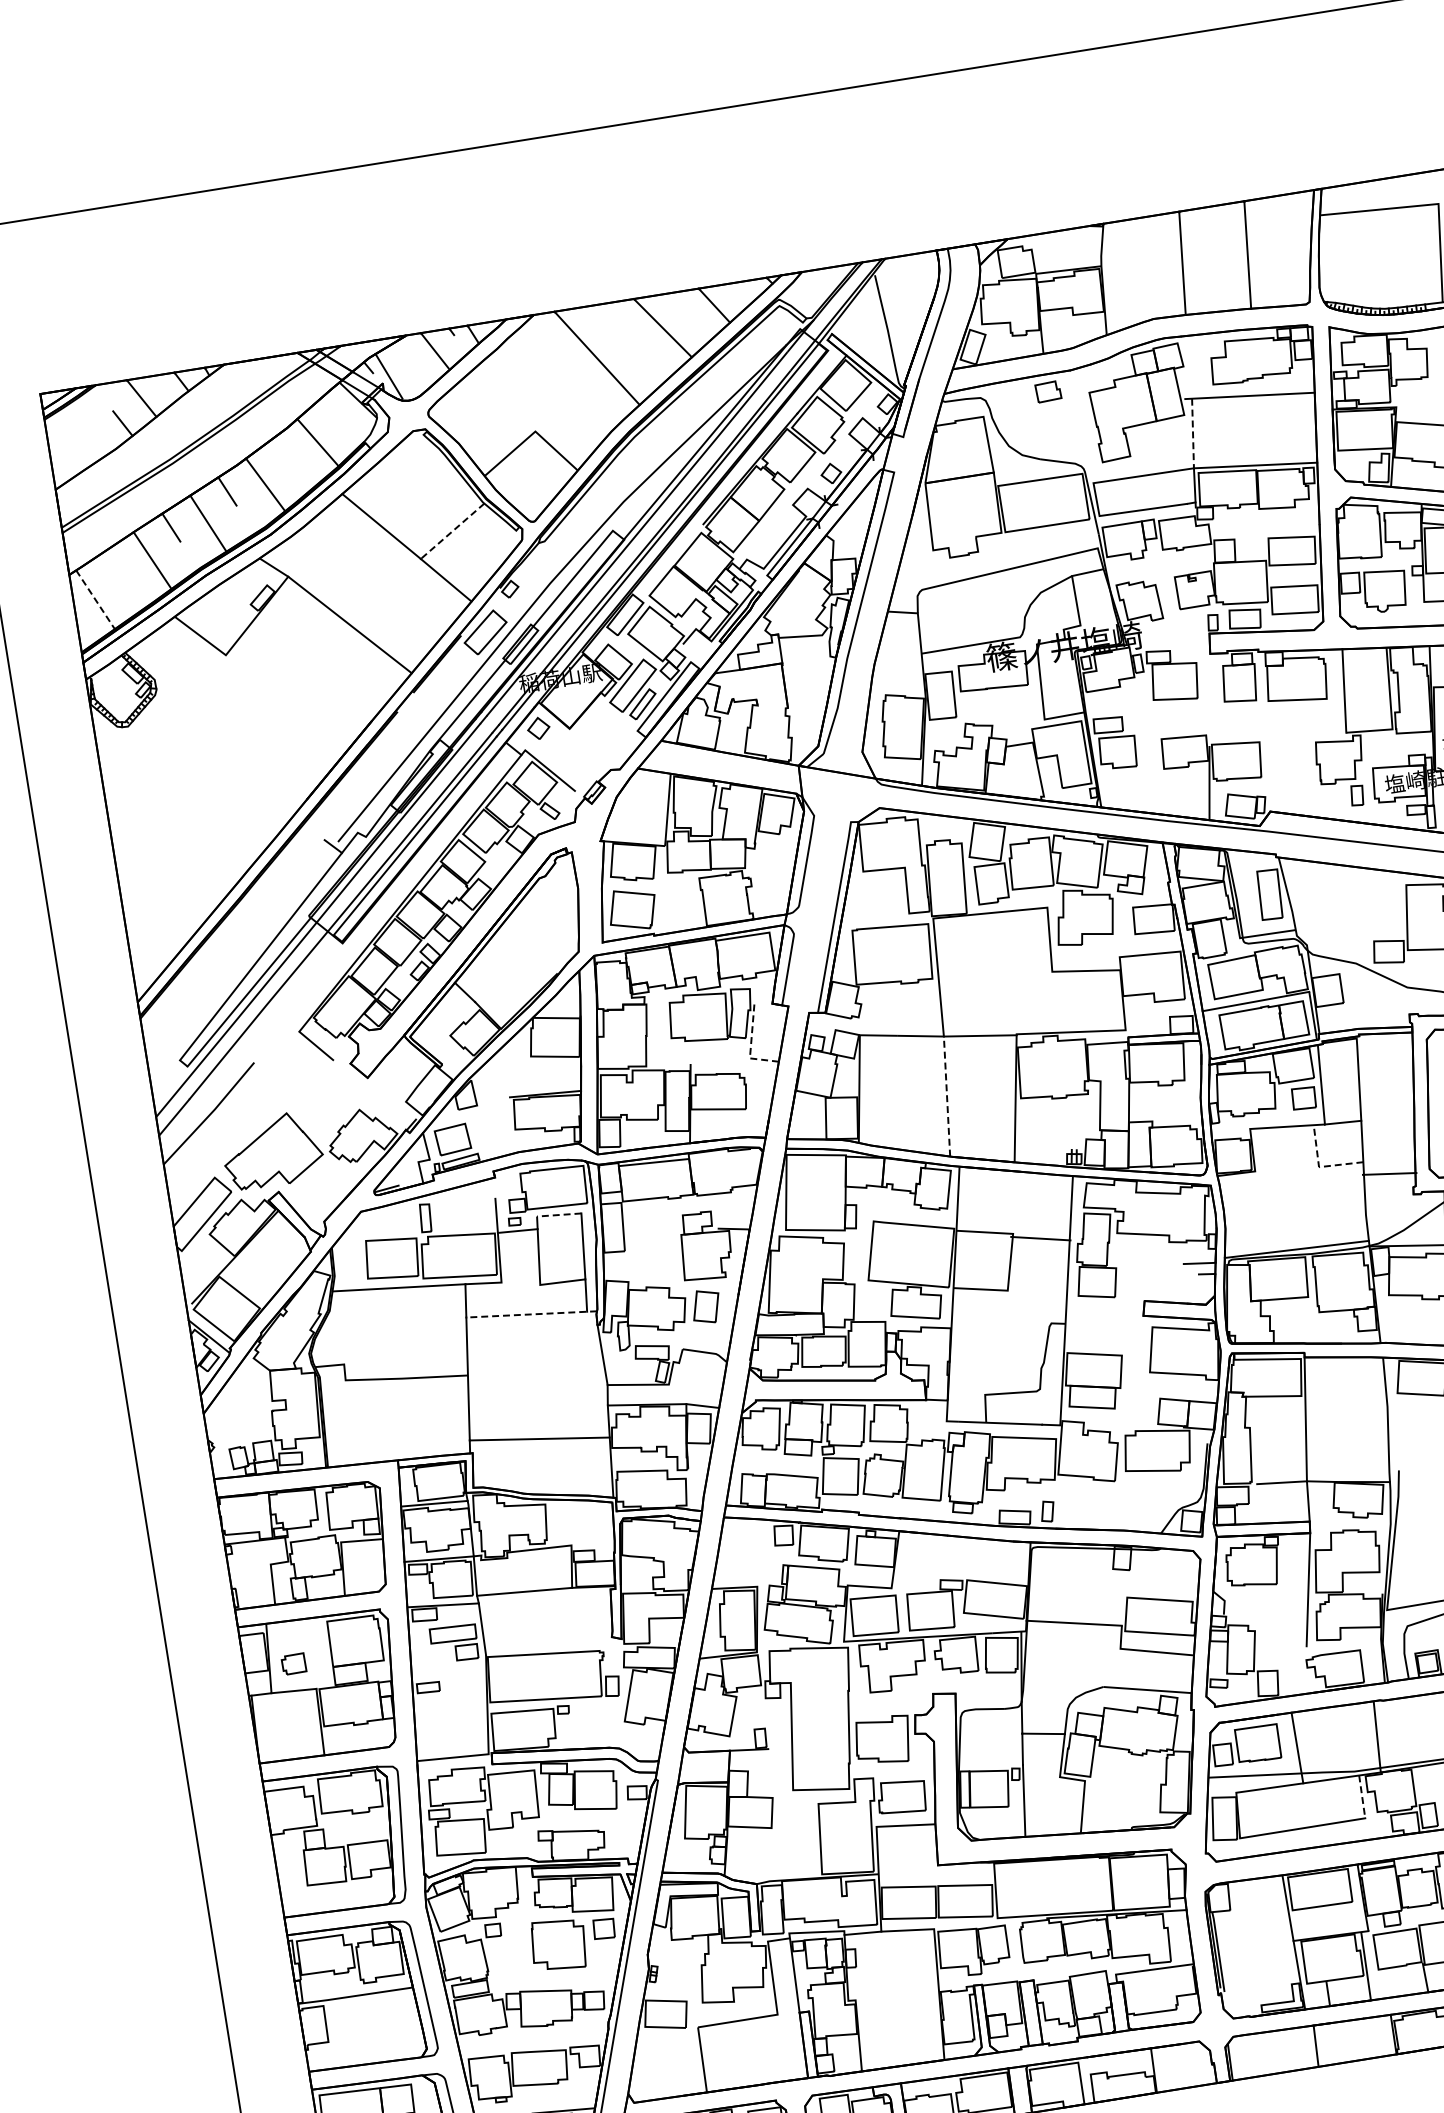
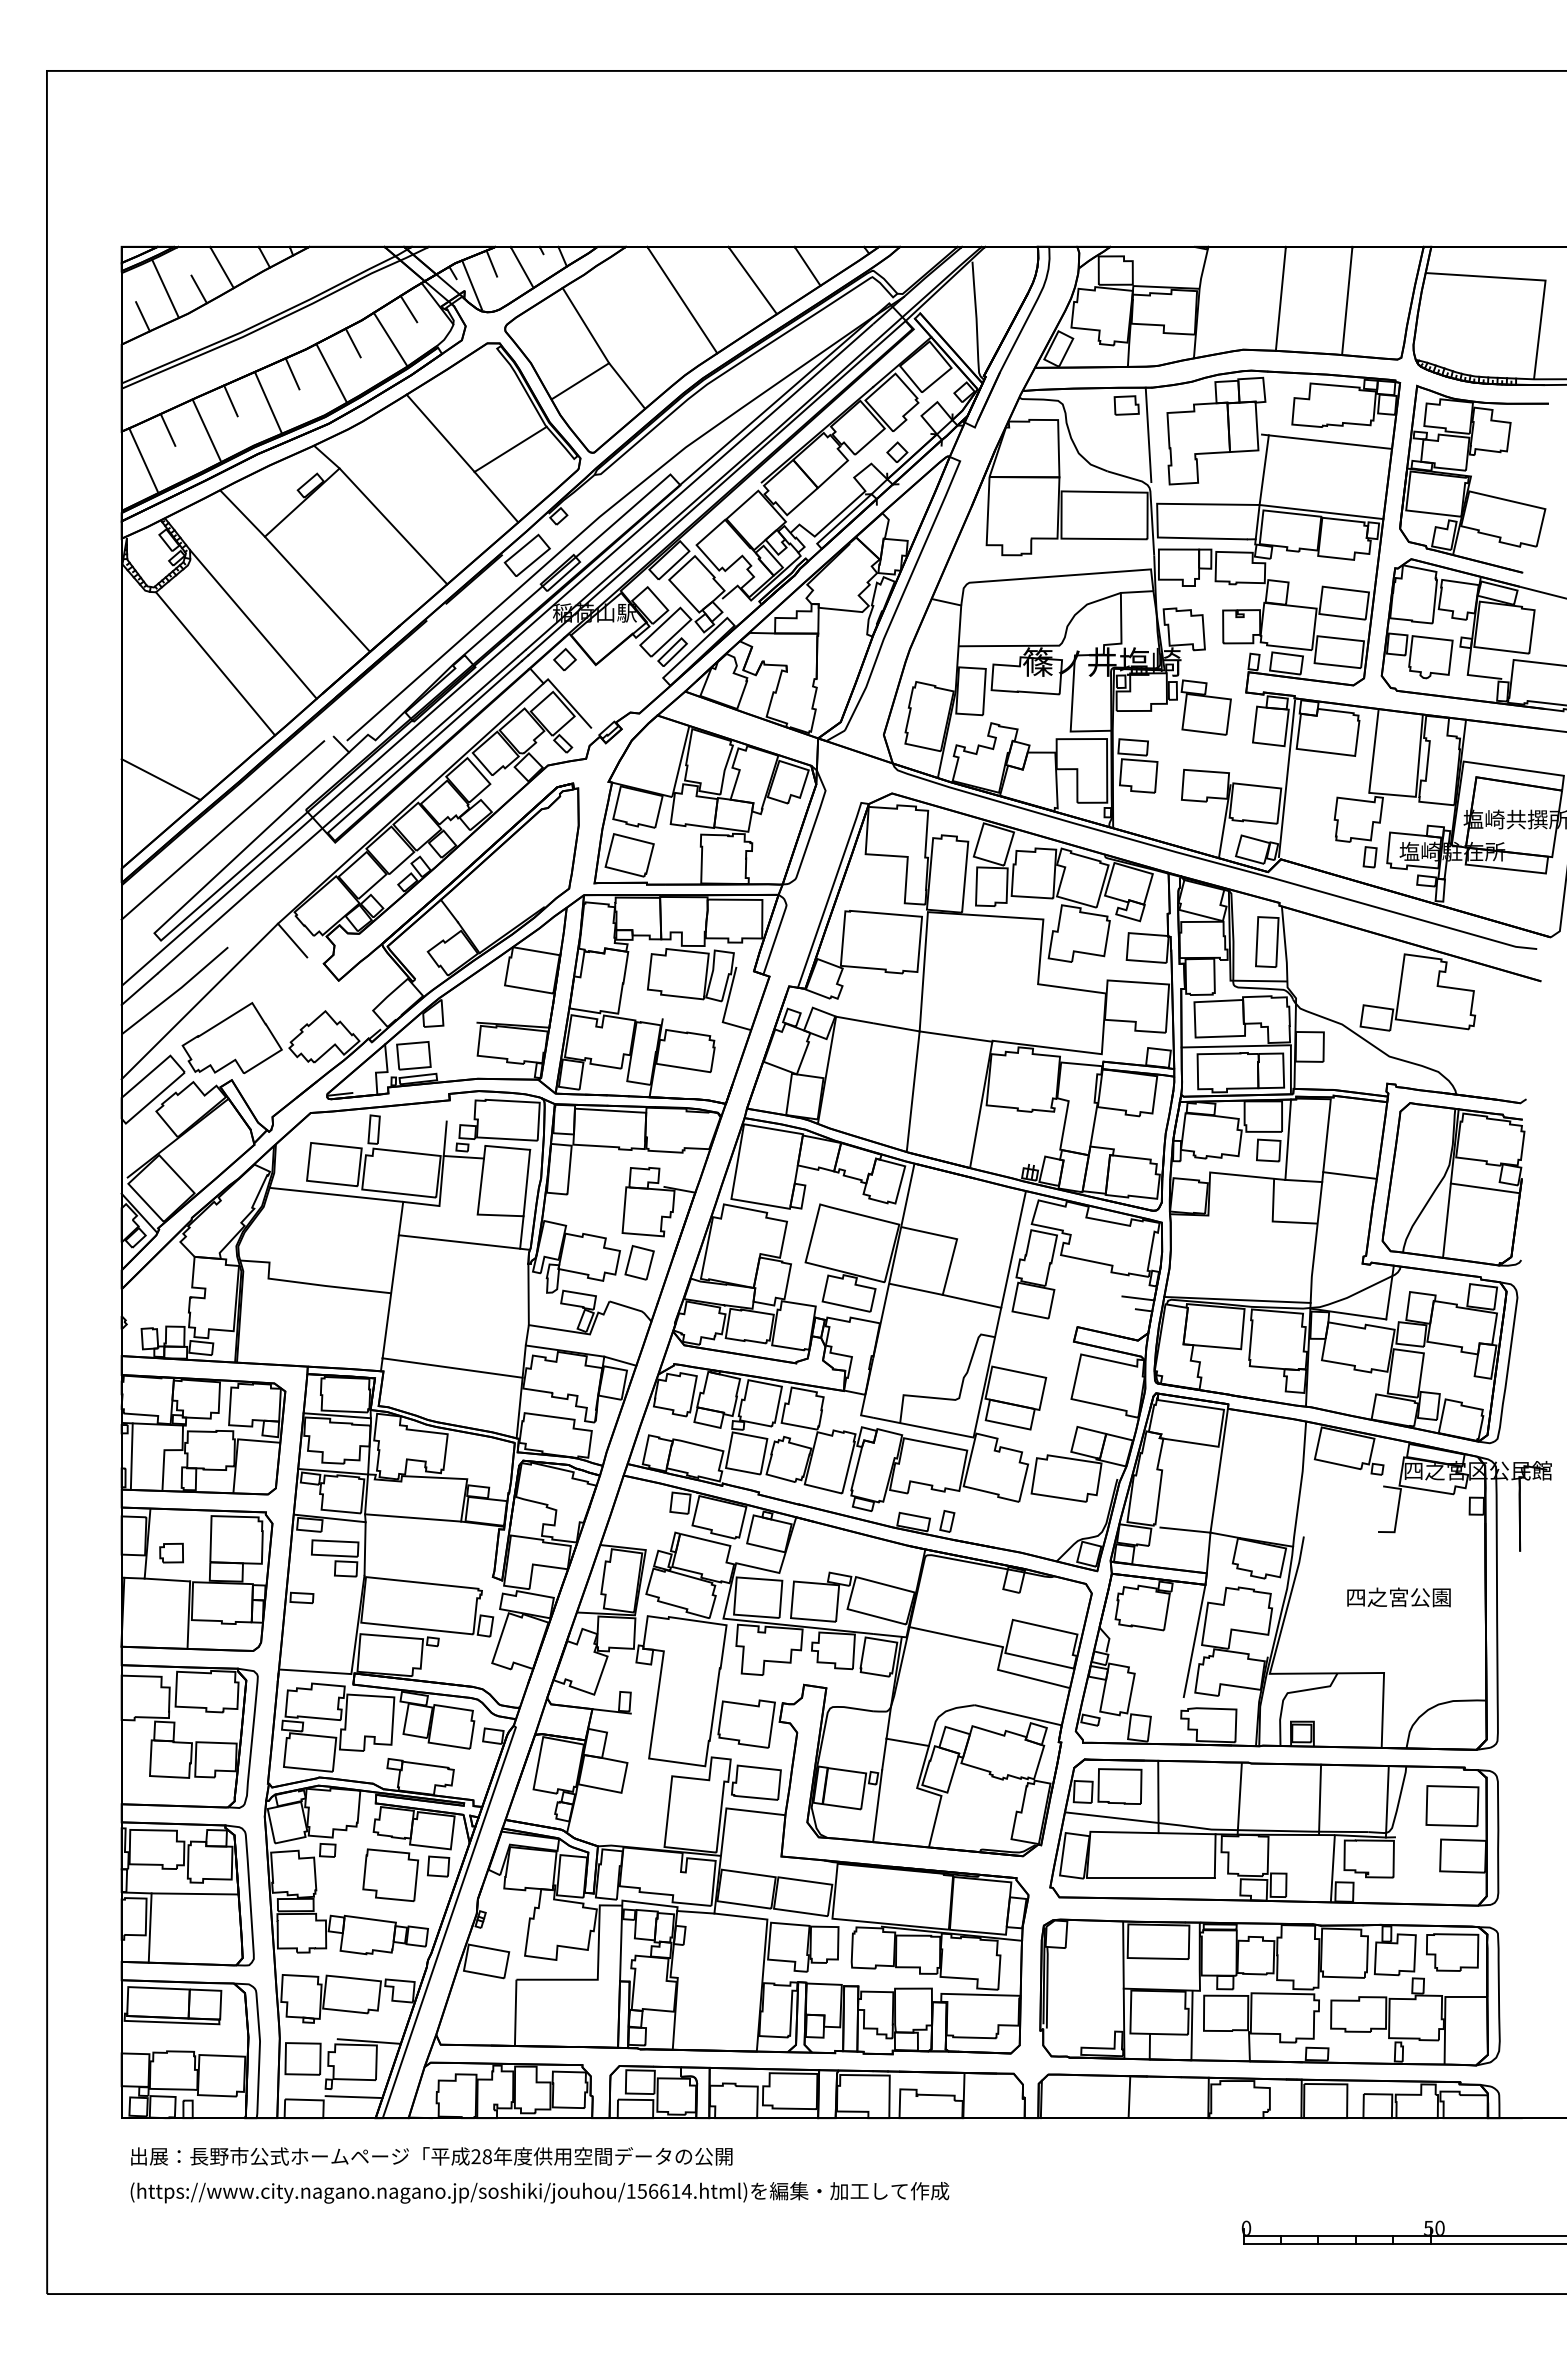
line: (404, 352) -> (491, 263), added
line: (506, 398) -> (585, 325), added
line: (330, 409) -> (408, 308), added
line: (1074, 416) -> (1148, 434), added
line: (89, 427) -> (165, 288), added
line: (1193, 433) -> (1264, 470), dashed -> solid
line: (281, 451) -> (352, 342), added
line: (71, 458) -> (142, 316), added
line: (452, 531) -> (510, 449), dashed -> solid
line: (113, 565) -> (167, 429), added
line: (95, 599) -> (143, 460), dashed -> solid
line: (286, 702) -> (317, 593), added
line: (1263, 731) -> (1286, 778), added
line: (228, 742) -> (253, 624), added
line: (197, 786) -> (215, 663), added
line: (161, 909) -> (160, 779), added
line: (230, 949) -> (222, 830), added
line: (750, 1045) -> (725, 1009), dashed -> solid
line: (947, 1096) -> (913, 1091), dashed -> solid
line: (234, 1120) -> (199, 1001), added
line: (1318, 1167) -> (1272, 1221), dashed -> solid
line: (1389, 1173) -> (1349, 1175), moved
line: (558, 1214) -> (507, 1147), dashed -> solid
line: (1040, 1237) -> (971, 1300), moved
line: (531, 1314) -> (464, 1242), dashed -> solid
line: (239, 1575) -> (131, 1456), added
line: (1362, 1797) -> (1215, 1856), dashed -> solid
line: (330, 2033) -> (149, 1927), added

